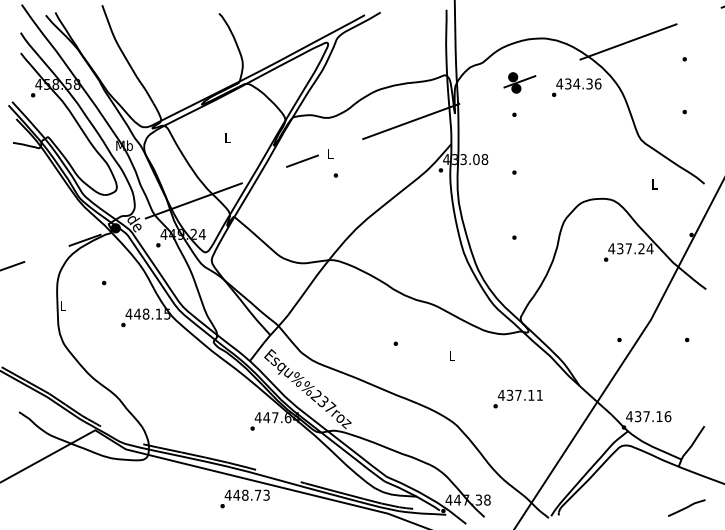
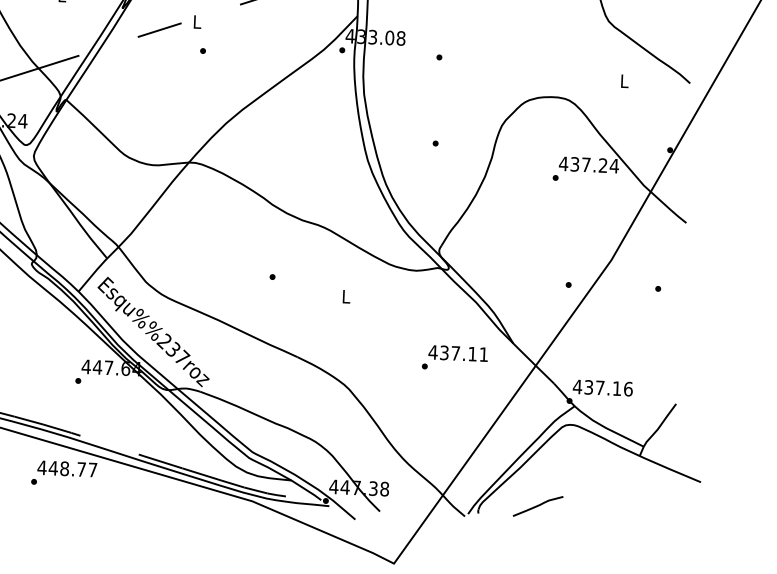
text: (517, 398) -> (454, 357), moved
text: (266, 494) -> (92, 468), 448.73 -> 448.77
curve: (686, 507) -> (537, 505), moved

